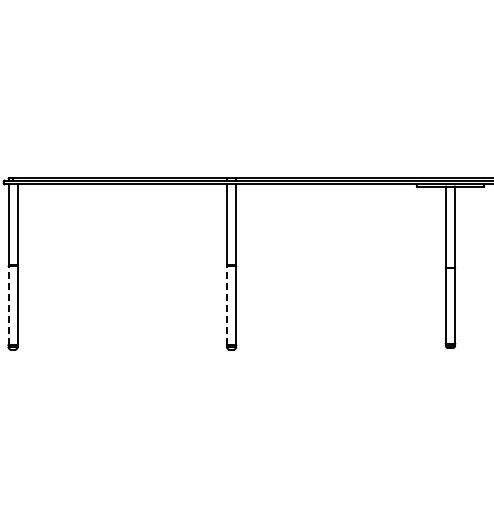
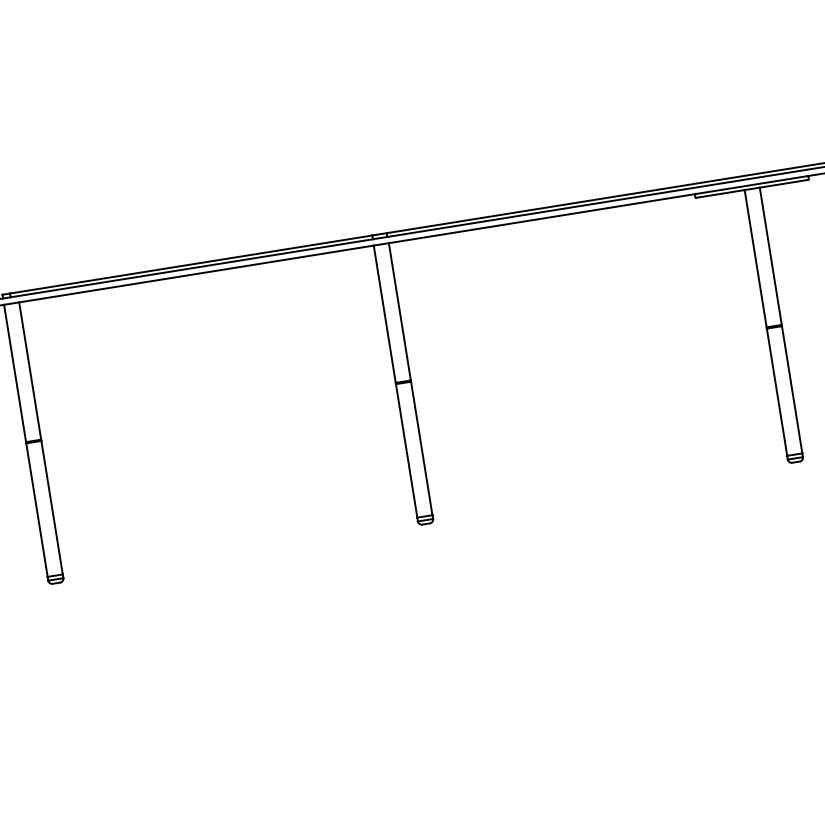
line: (8, 305) -> (36, 509), dashed -> solid
line: (227, 305) -> (407, 450), dashed -> solid

